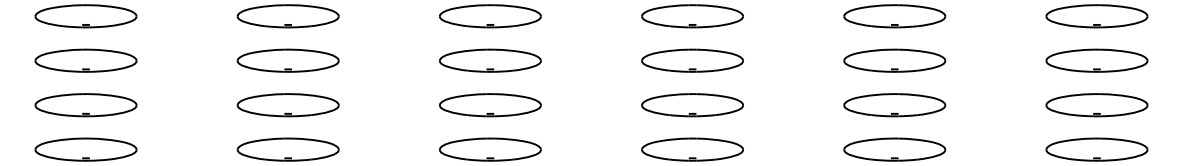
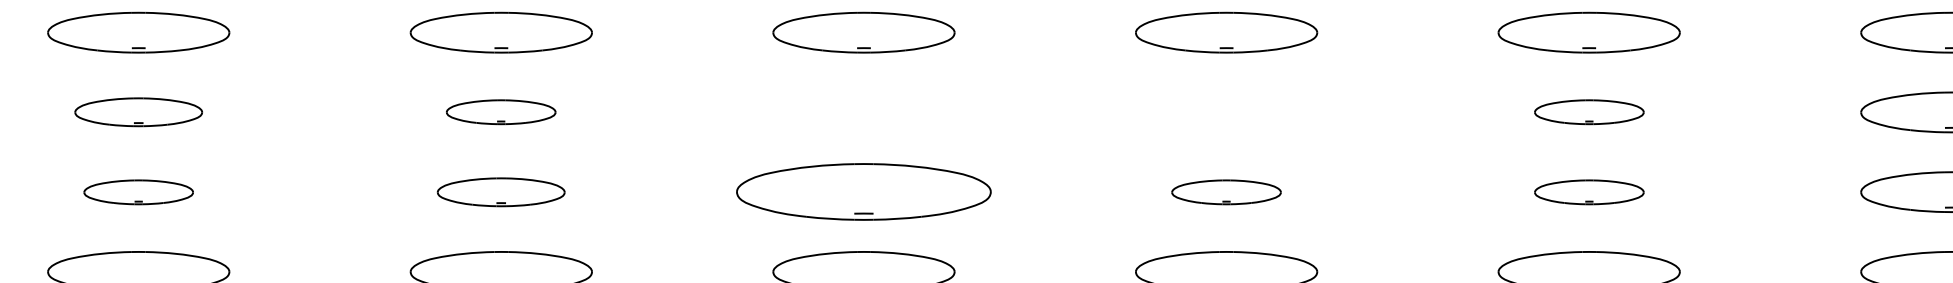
part: (85, 60) -> (137, 111), size x0.7
part: (287, 60) -> (500, 111), size x0.6
part: (490, 60) -> (864, 111), removed
part: (692, 60) -> (1226, 111), removed
part: (894, 60) -> (1588, 111), size x0.6
part: (85, 105) -> (137, 192), size x0.6
part: (287, 105) -> (500, 192), size x0.7
part: (490, 105) -> (864, 192), size x1.4
part: (692, 105) -> (1226, 192), size x0.6
part: (894, 105) -> (1588, 192), size x0.6

